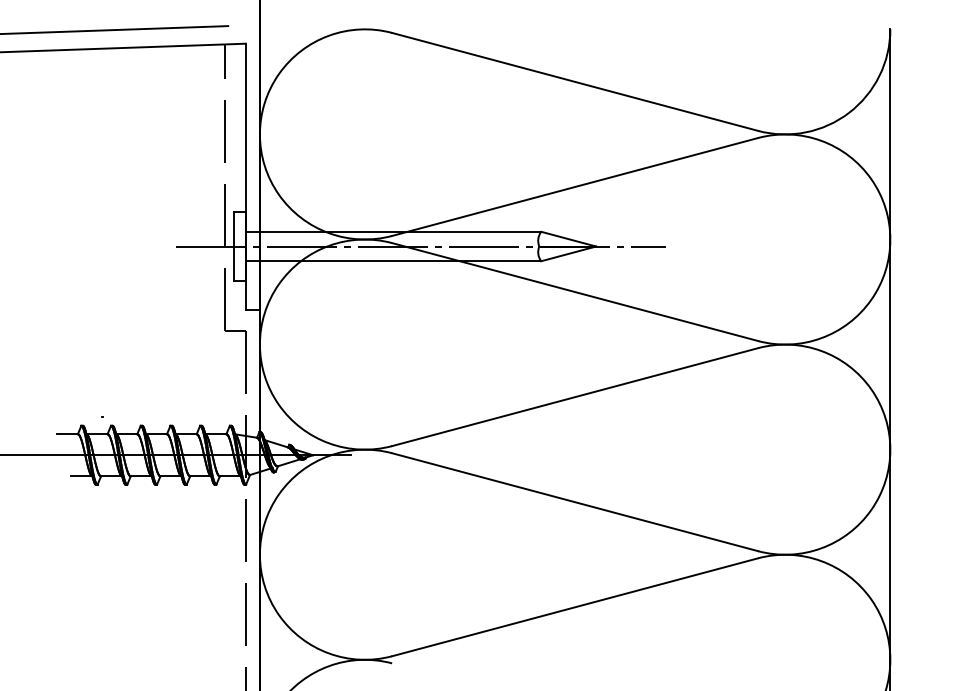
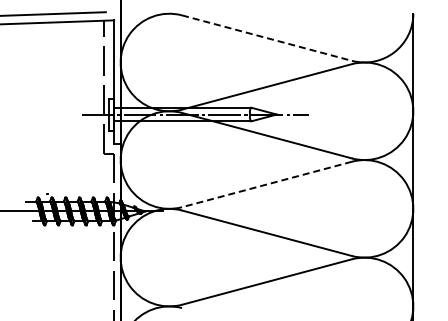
line: (576, 82) -> (267, 38), solid -> dashed
line: (576, 397) -> (267, 184), solid -> dashed

